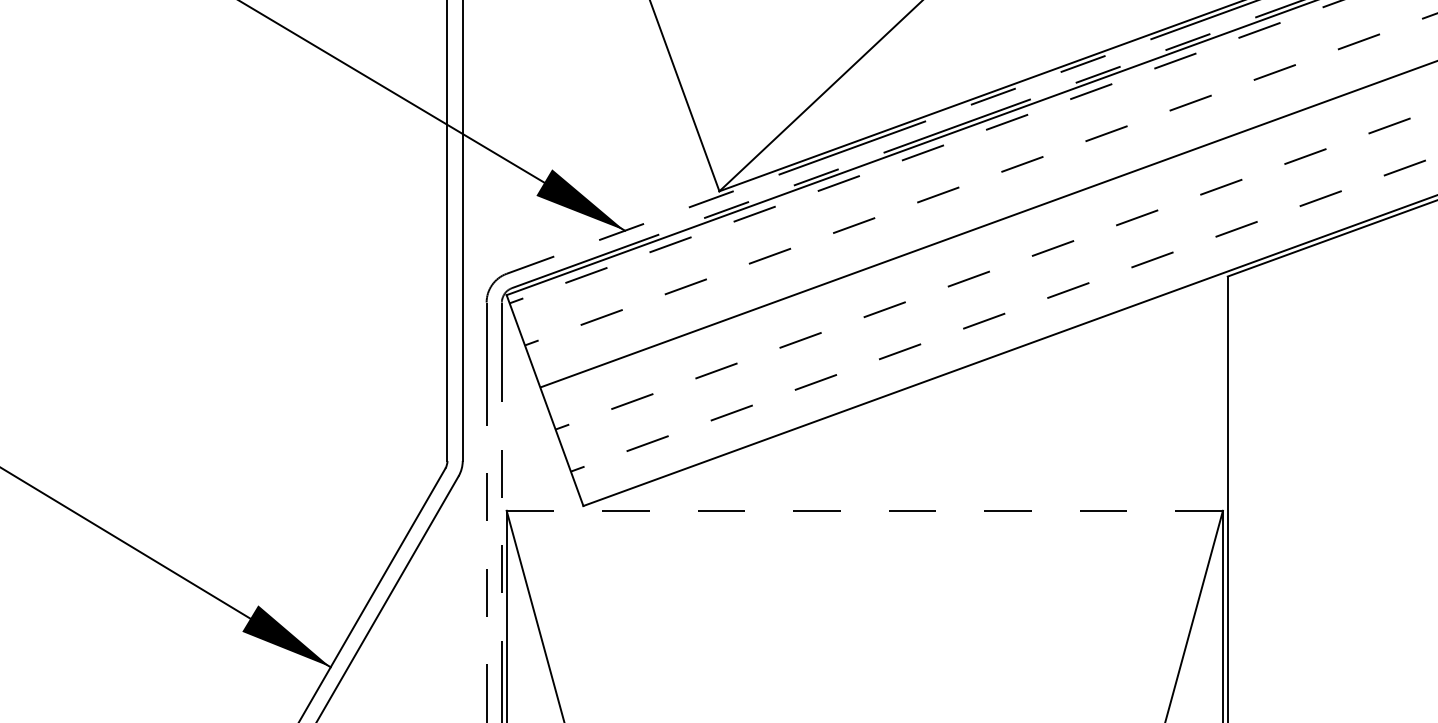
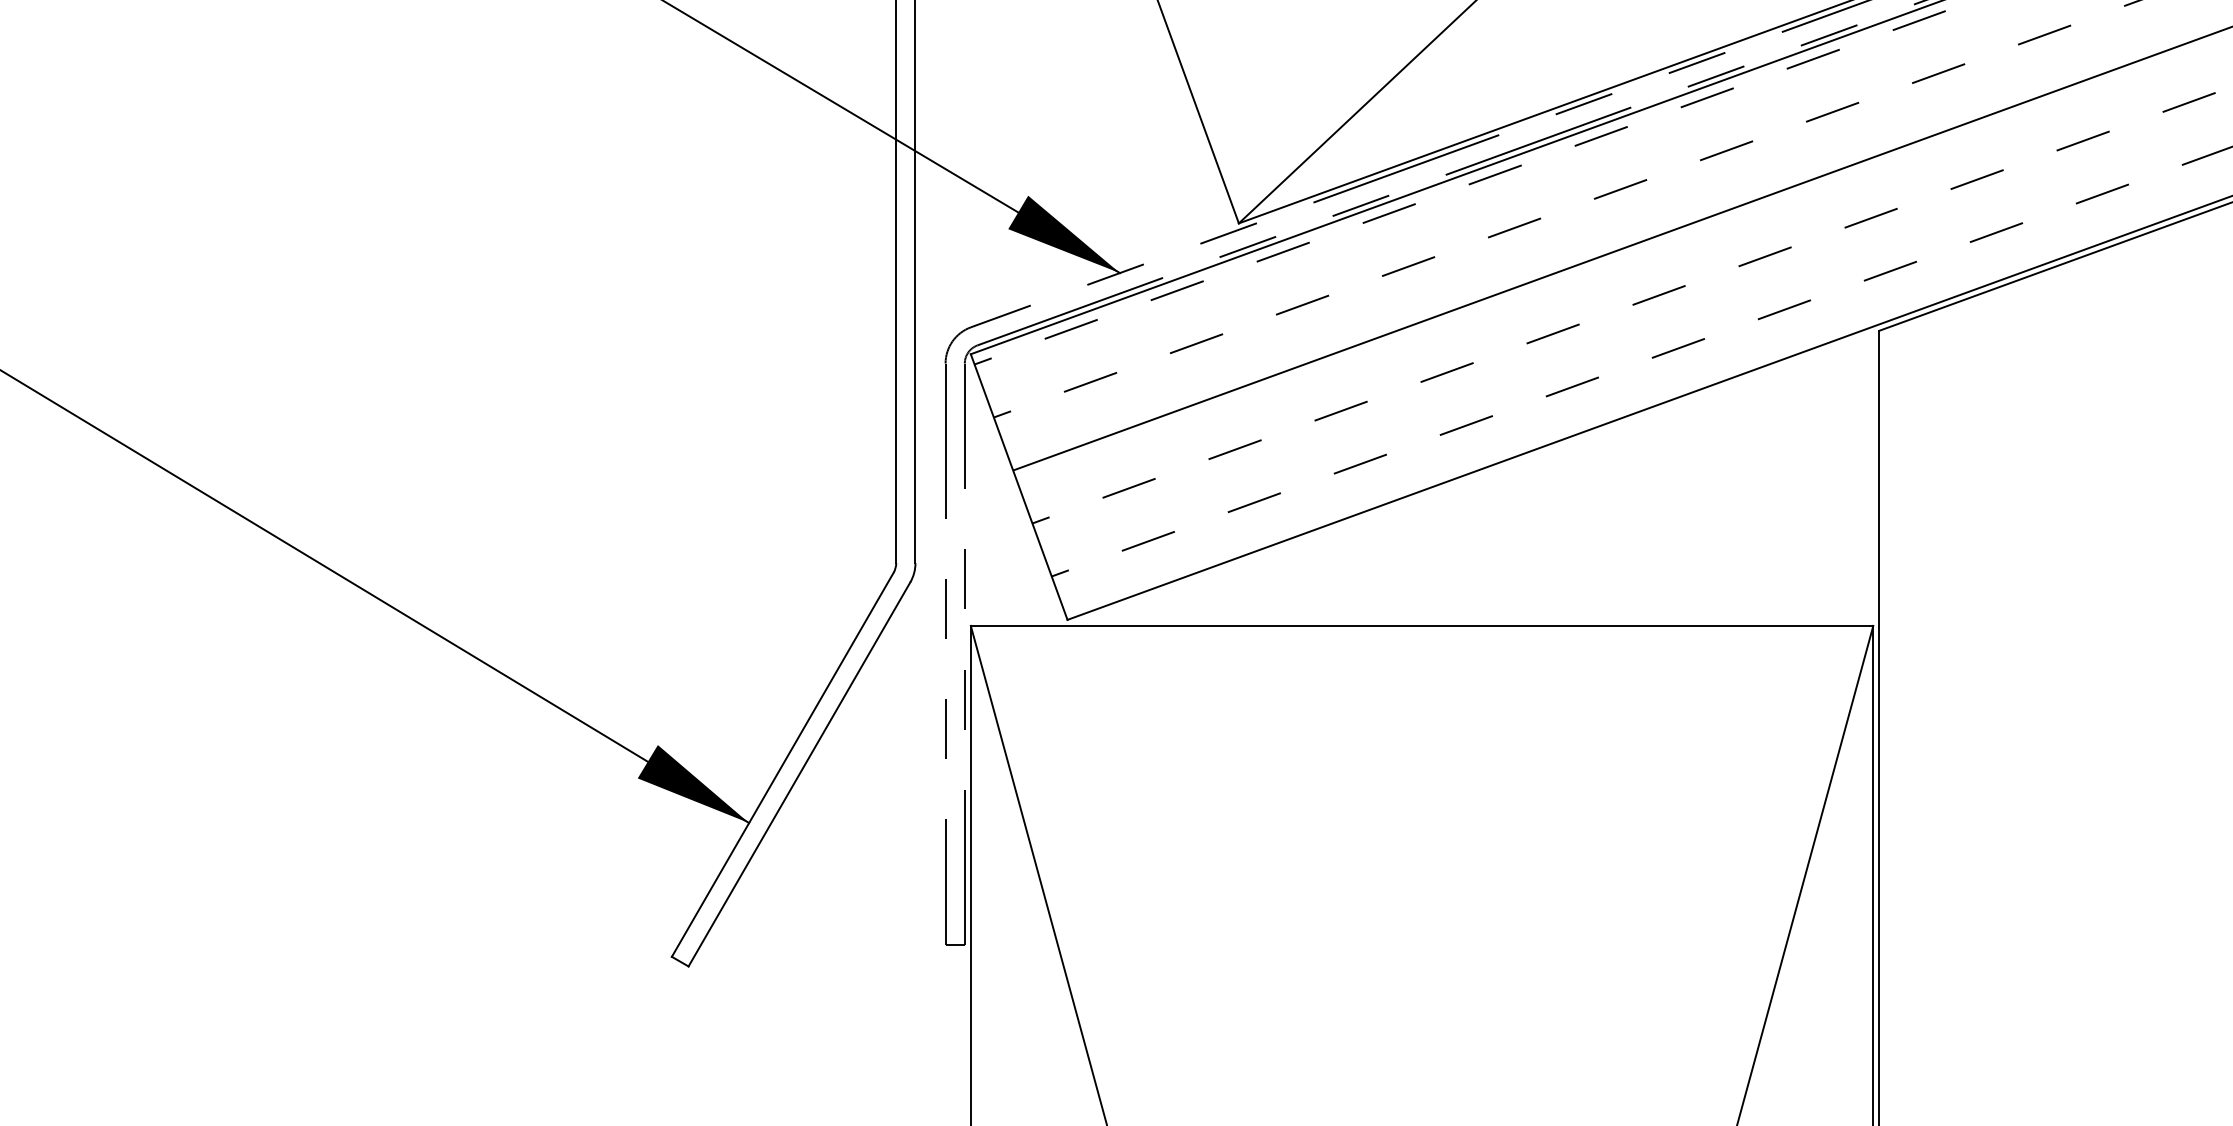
line: (865, 510) -> (1422, 625), dashed -> solid

